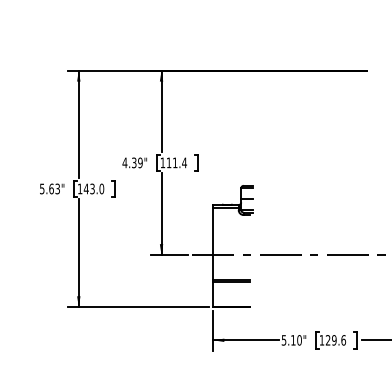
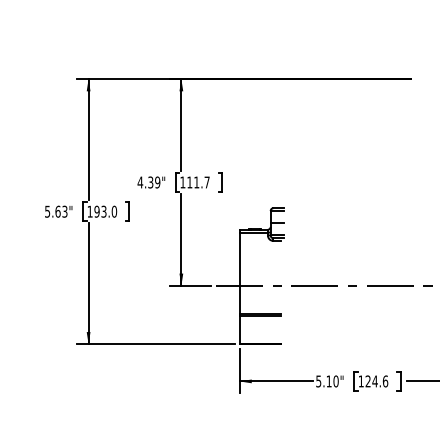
text: (184, 162) -> (207, 182), 111.4 -> 111.7
text: (85, 188) -> (96, 211), 143.0 -> 193.0
text: (333, 340) -> (374, 381), 129.6 -> 124.6

